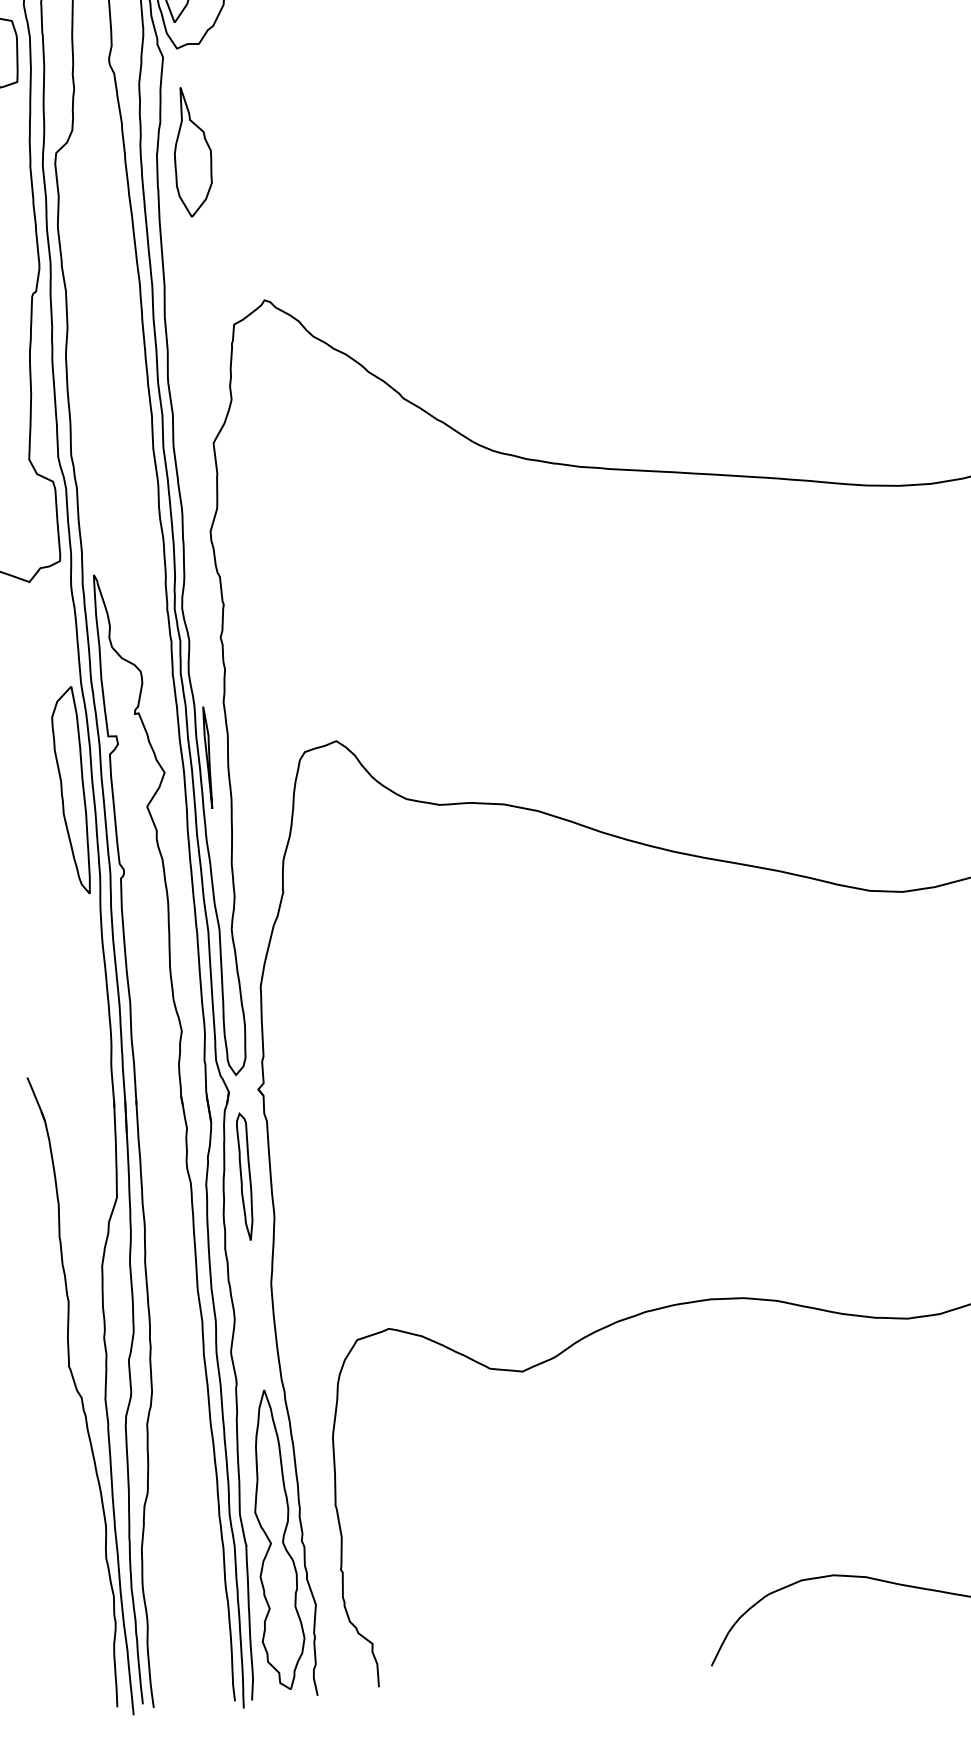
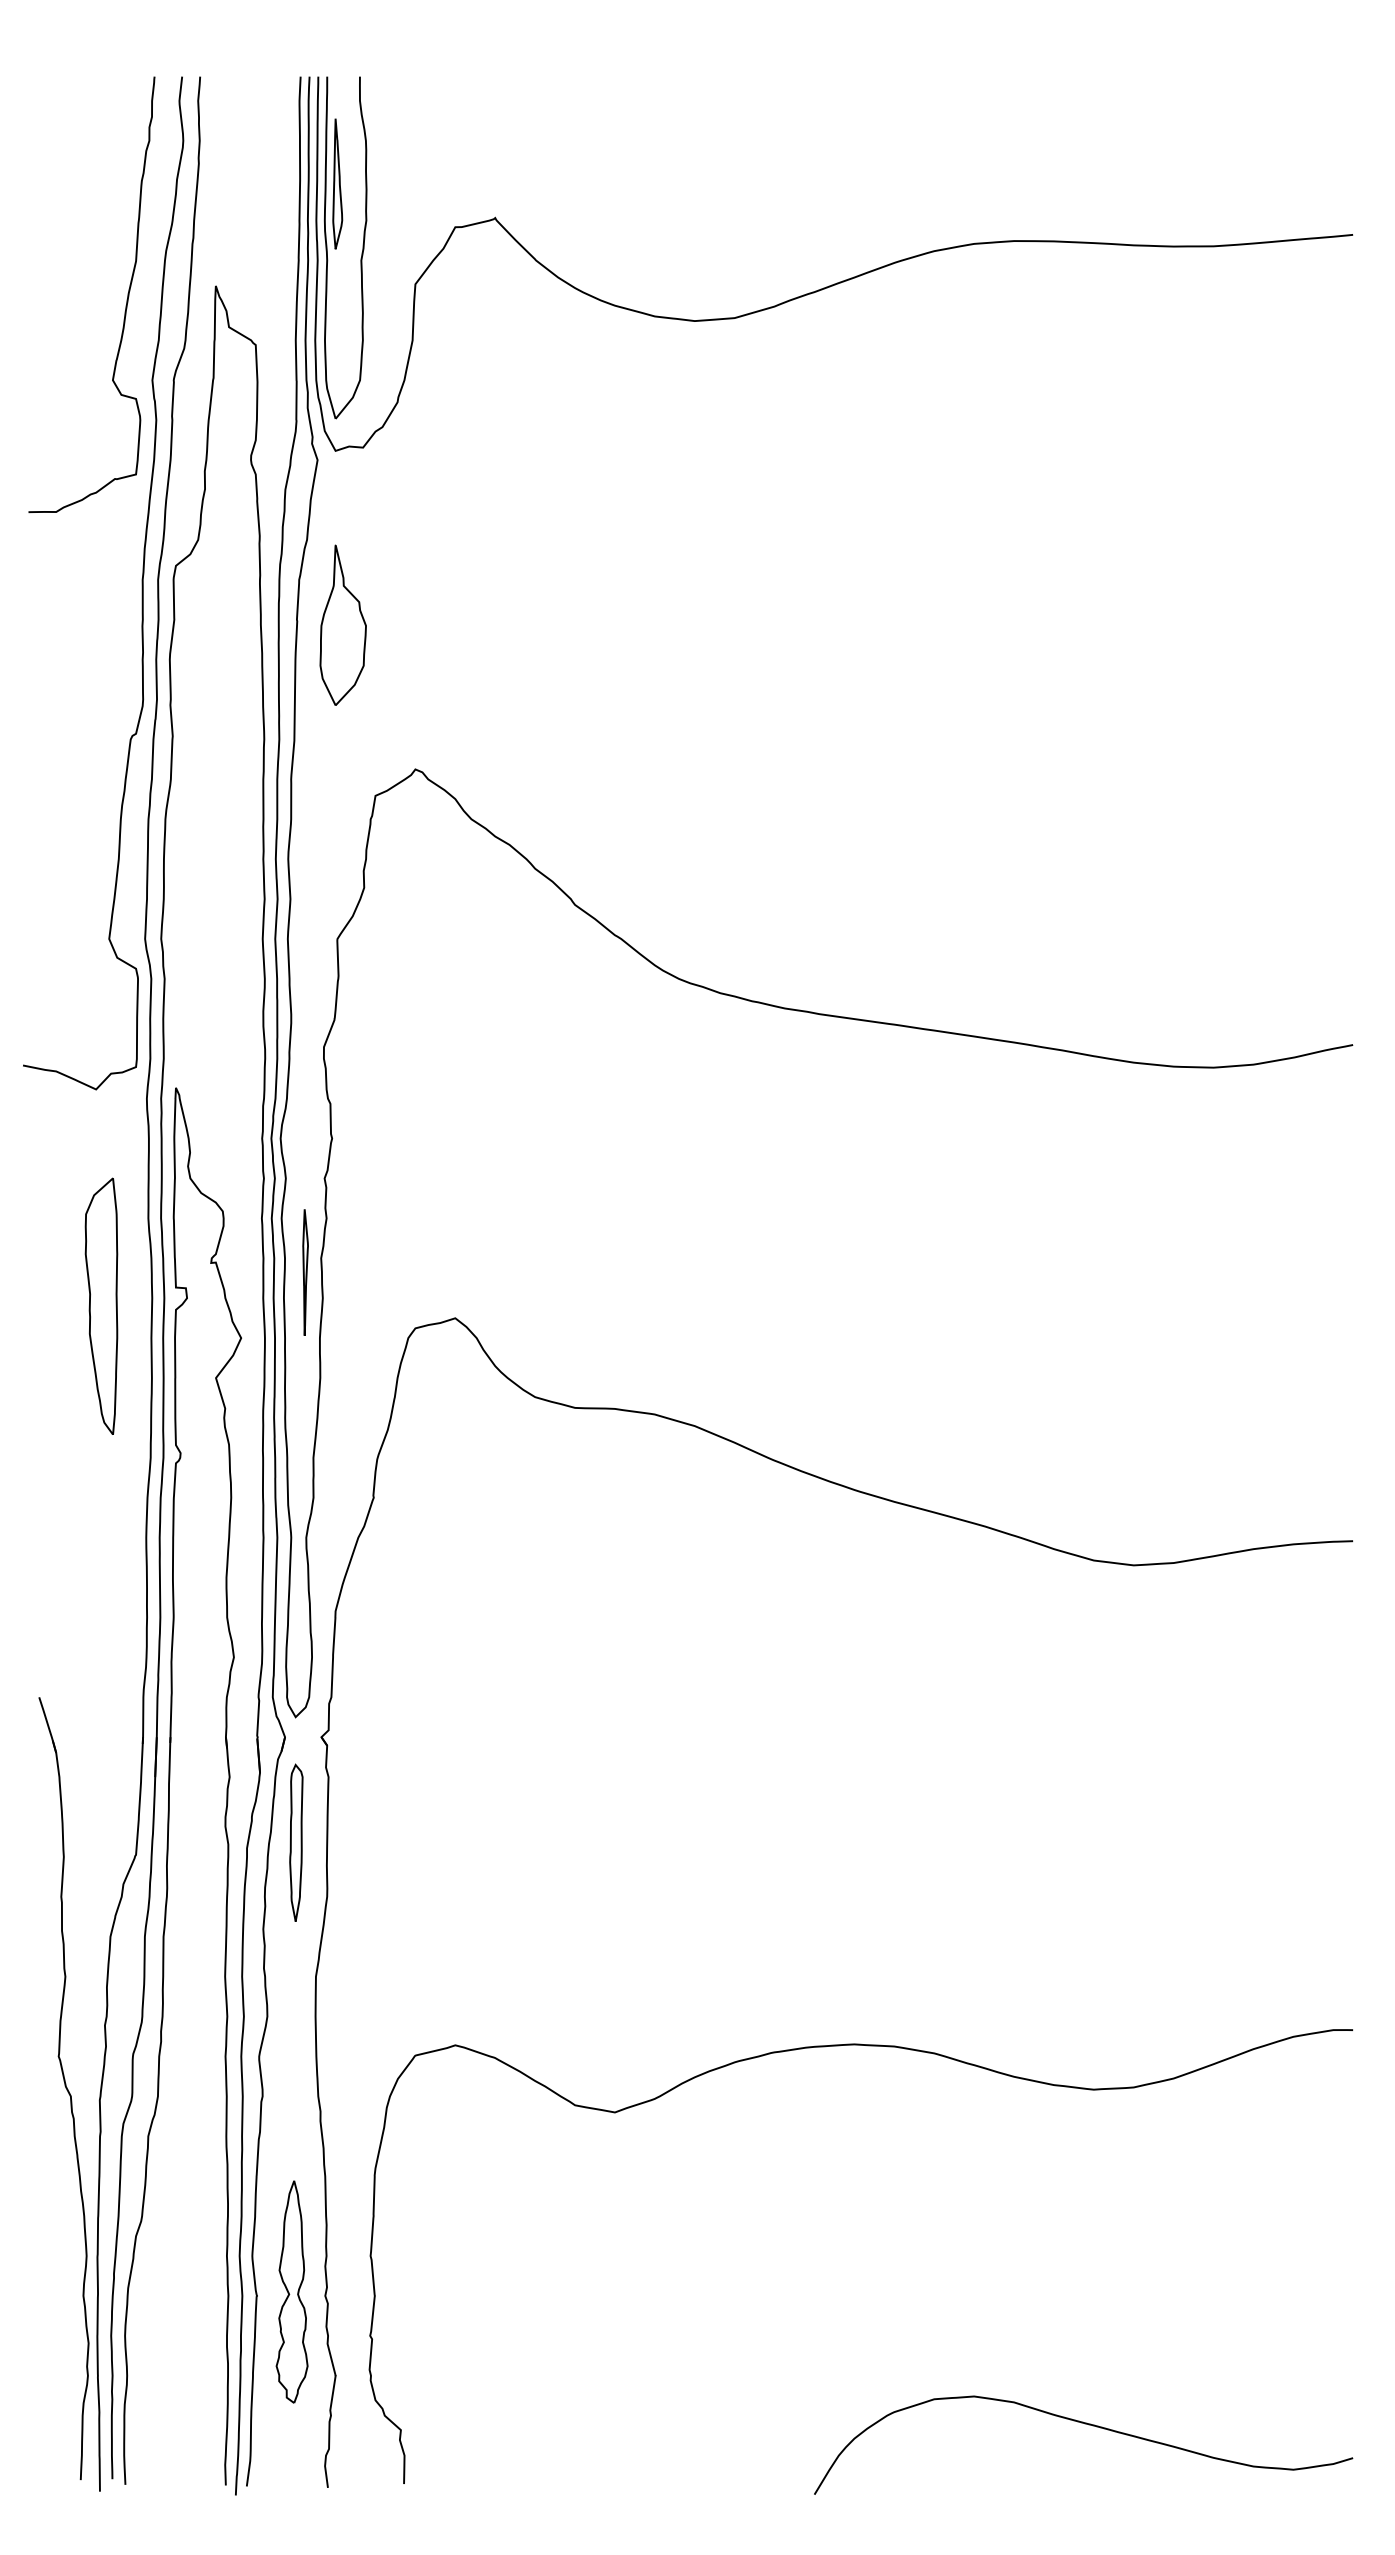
part: (191, 151) -> (342, 624), moved
part: (208, 757) -> (305, 1272), moved
part: (71, 790) -> (101, 1305), moved
part: (274, 1539) -> (291, 2291), size x0.6

